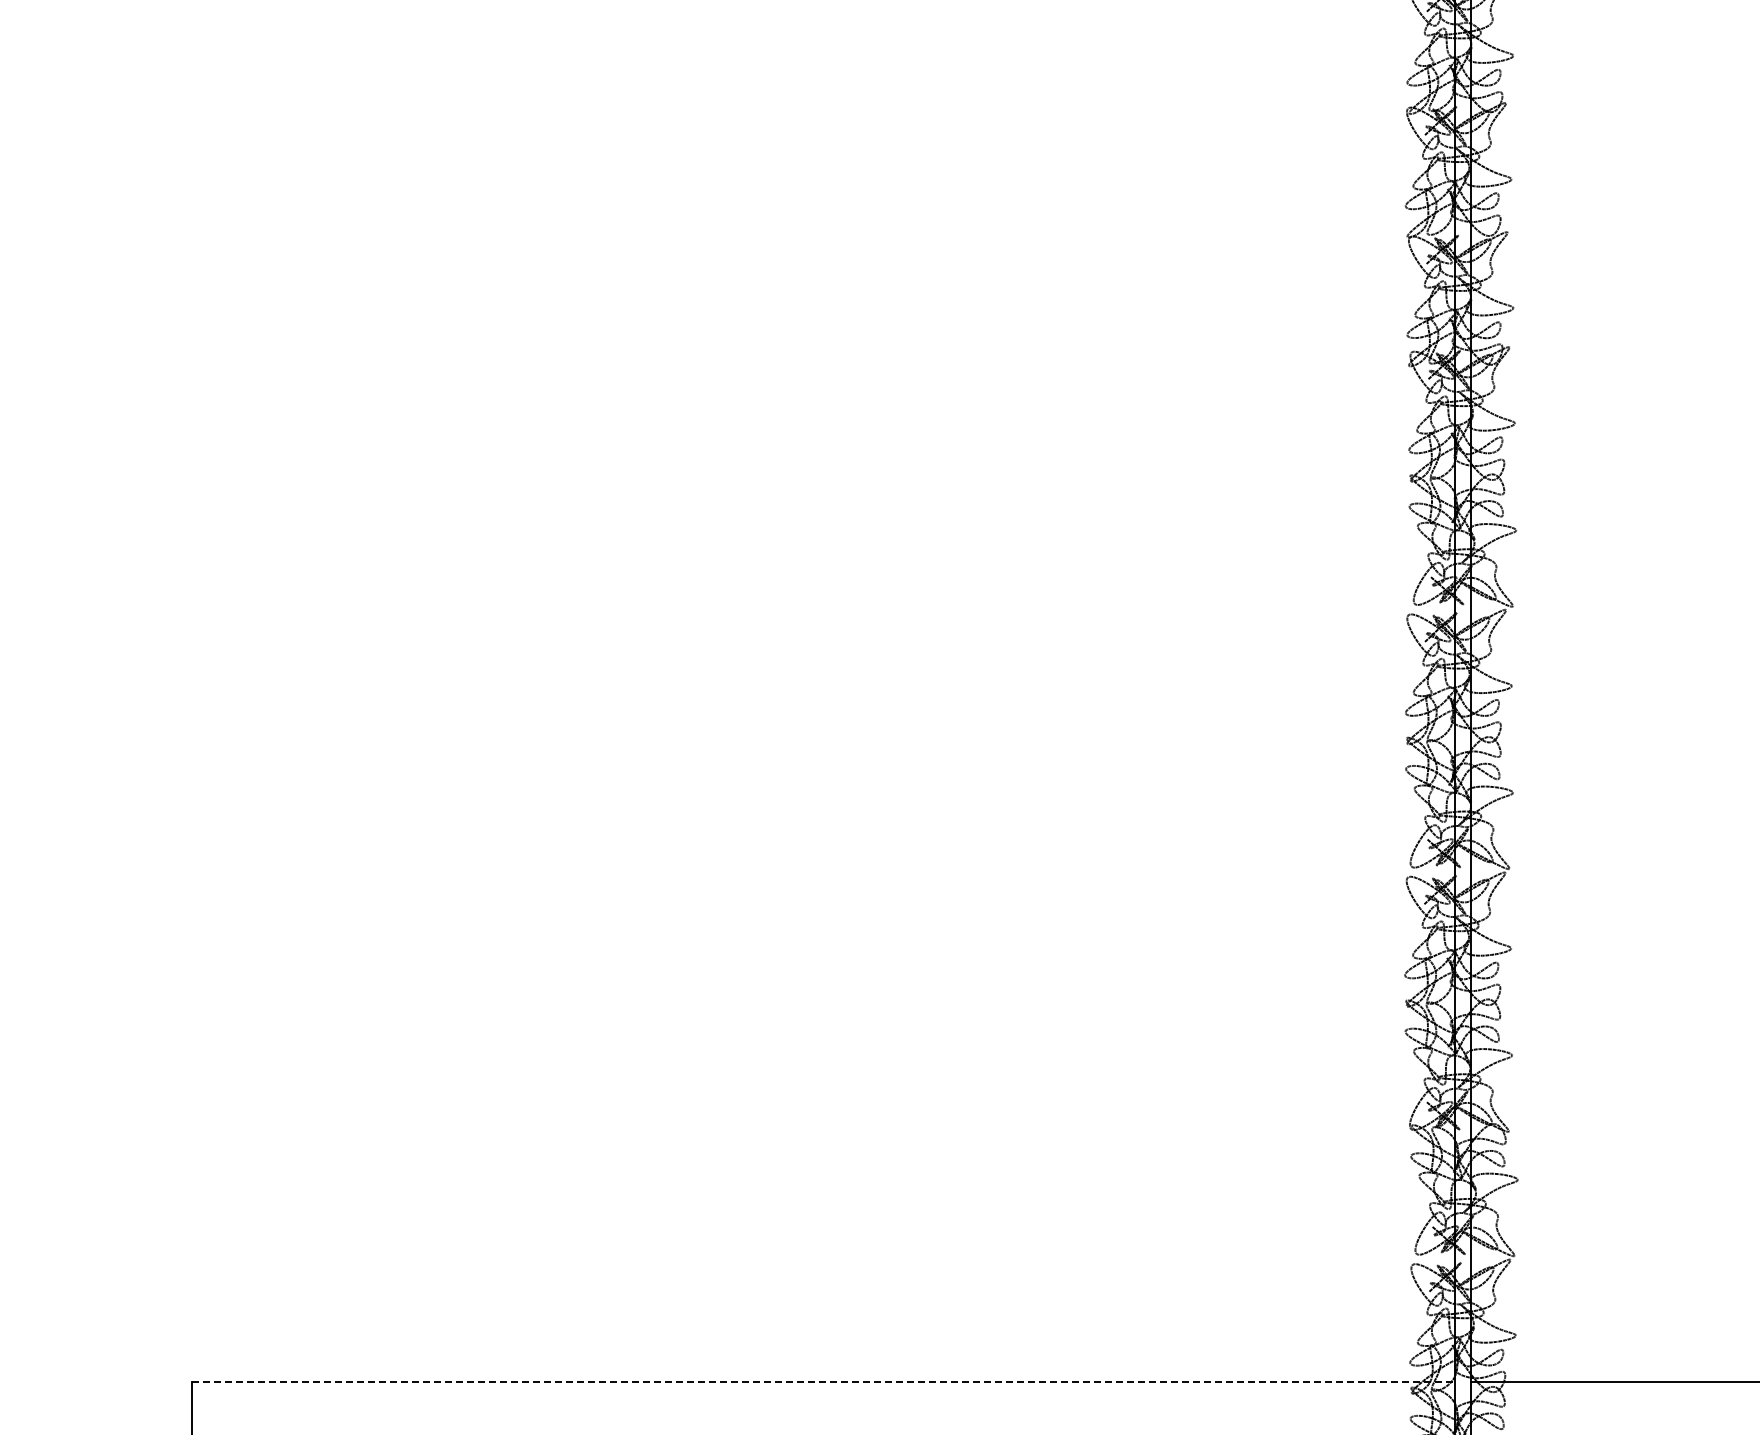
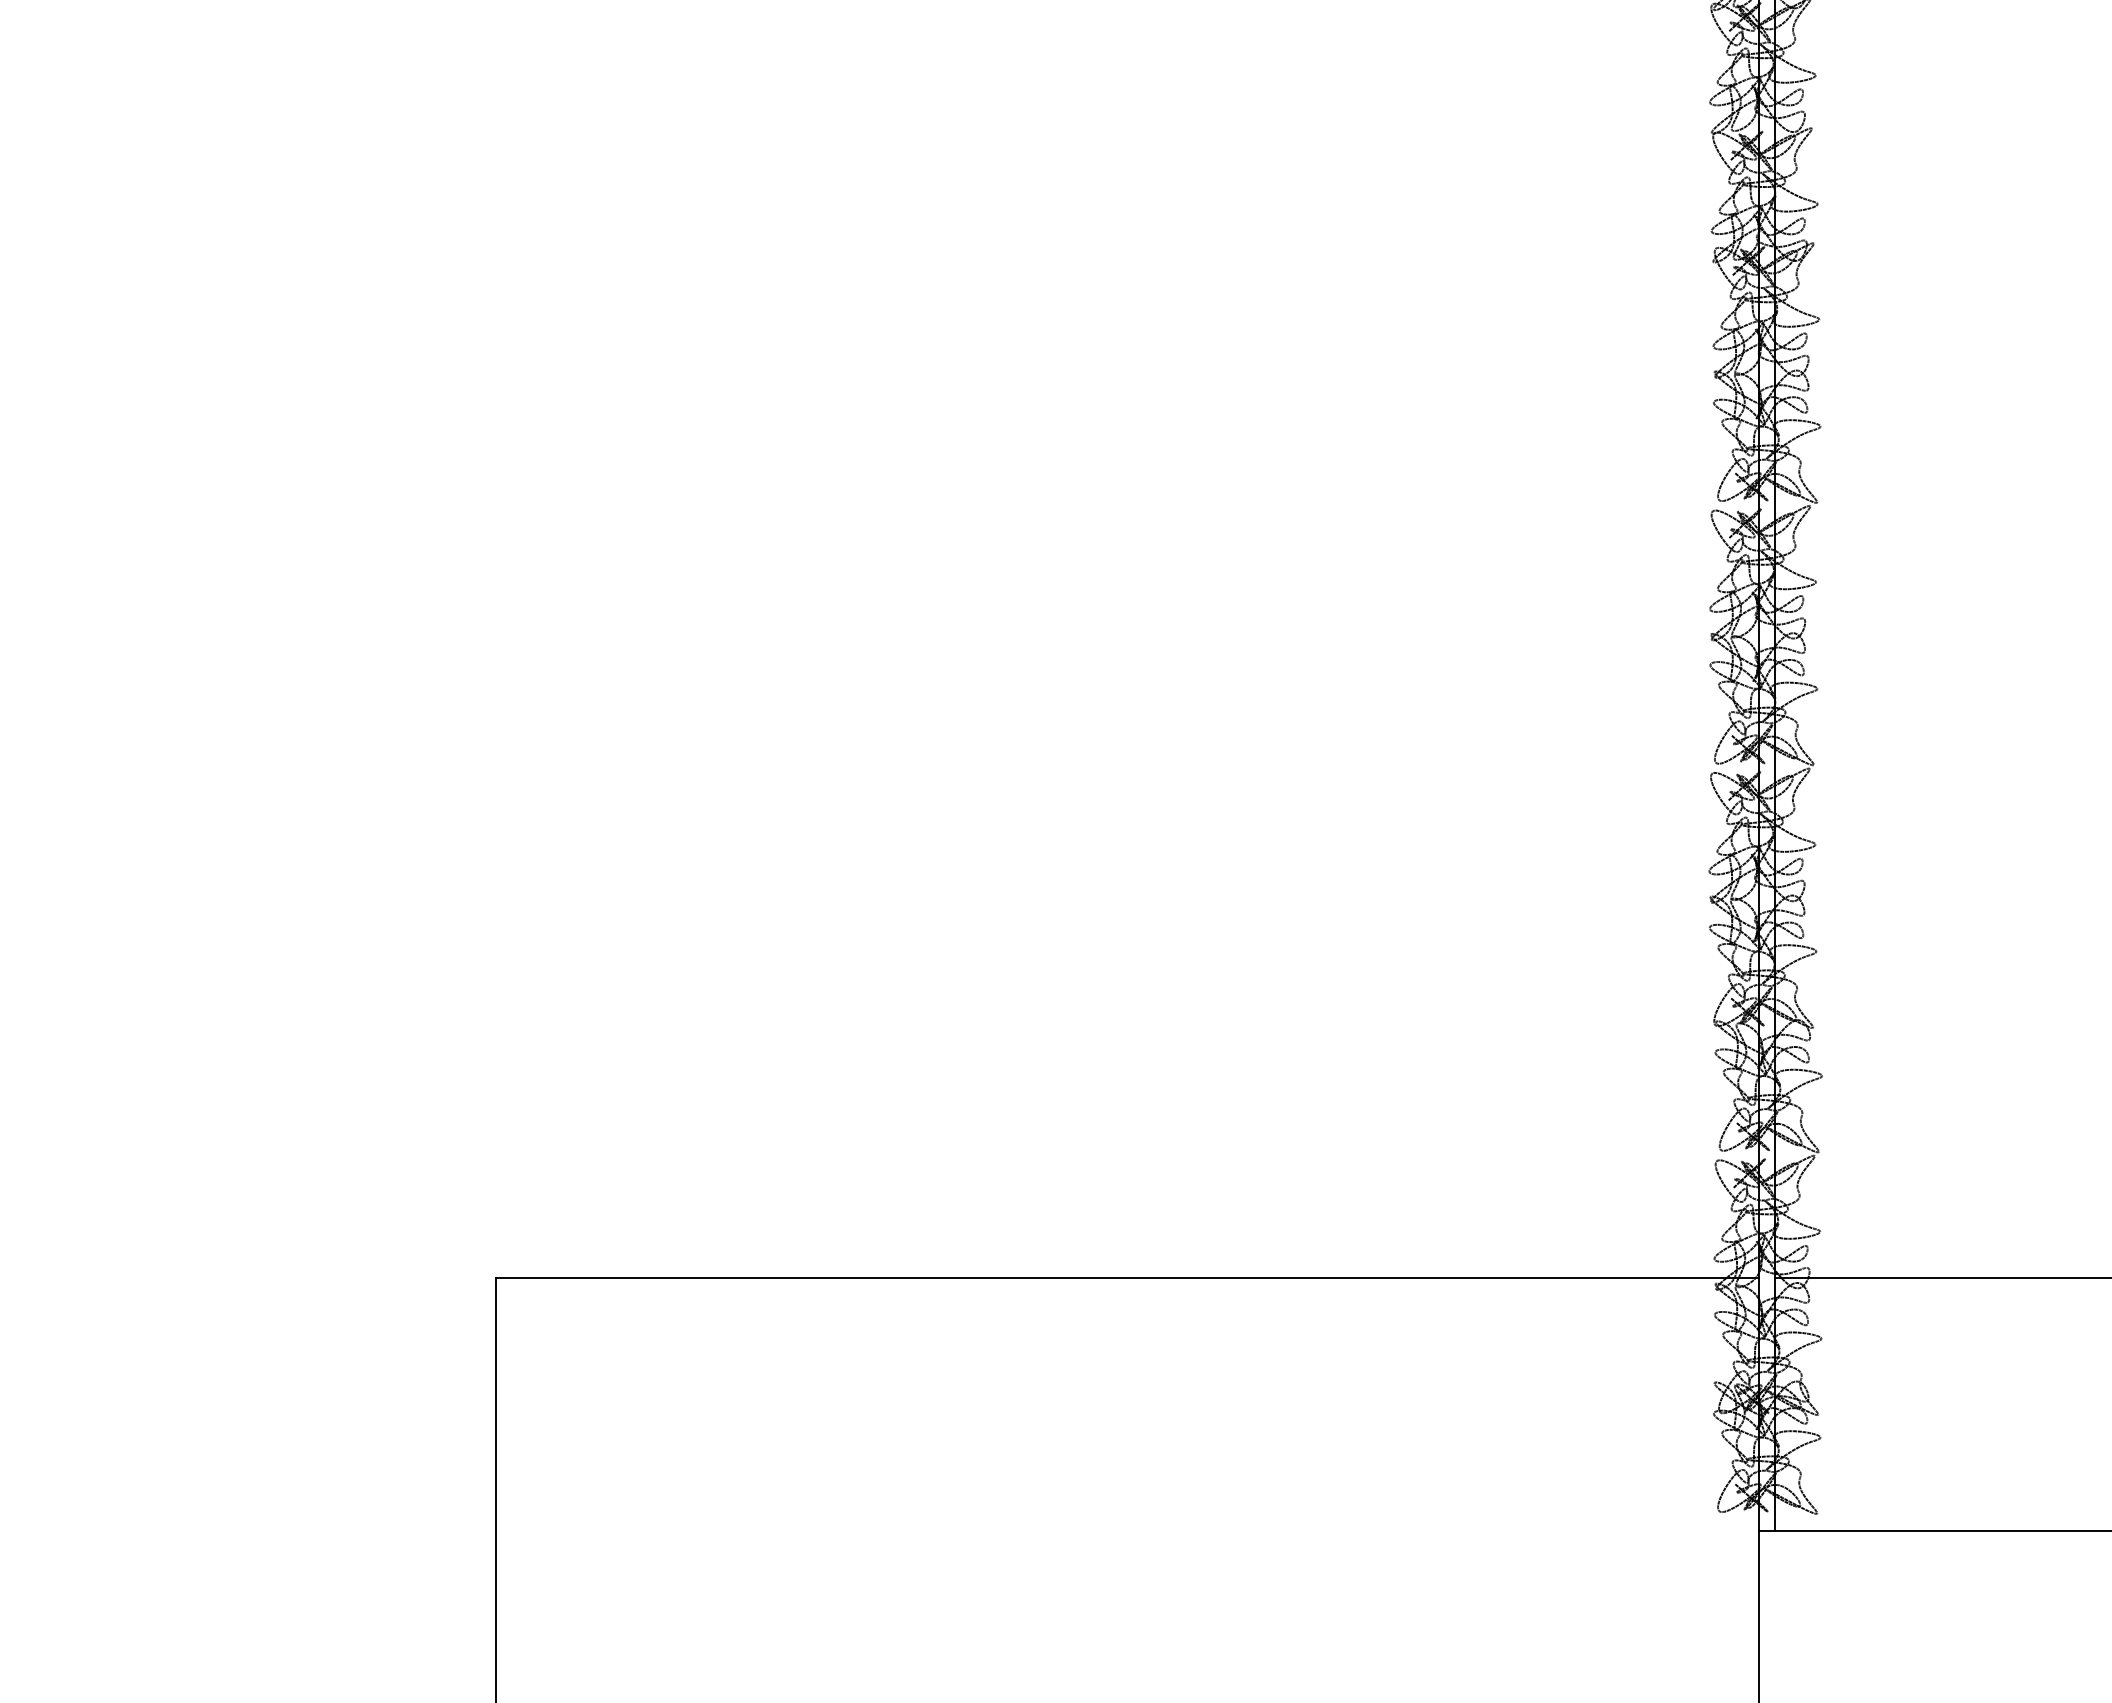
line: (824, 1382) -> (1128, 1278), dashed -> solid

